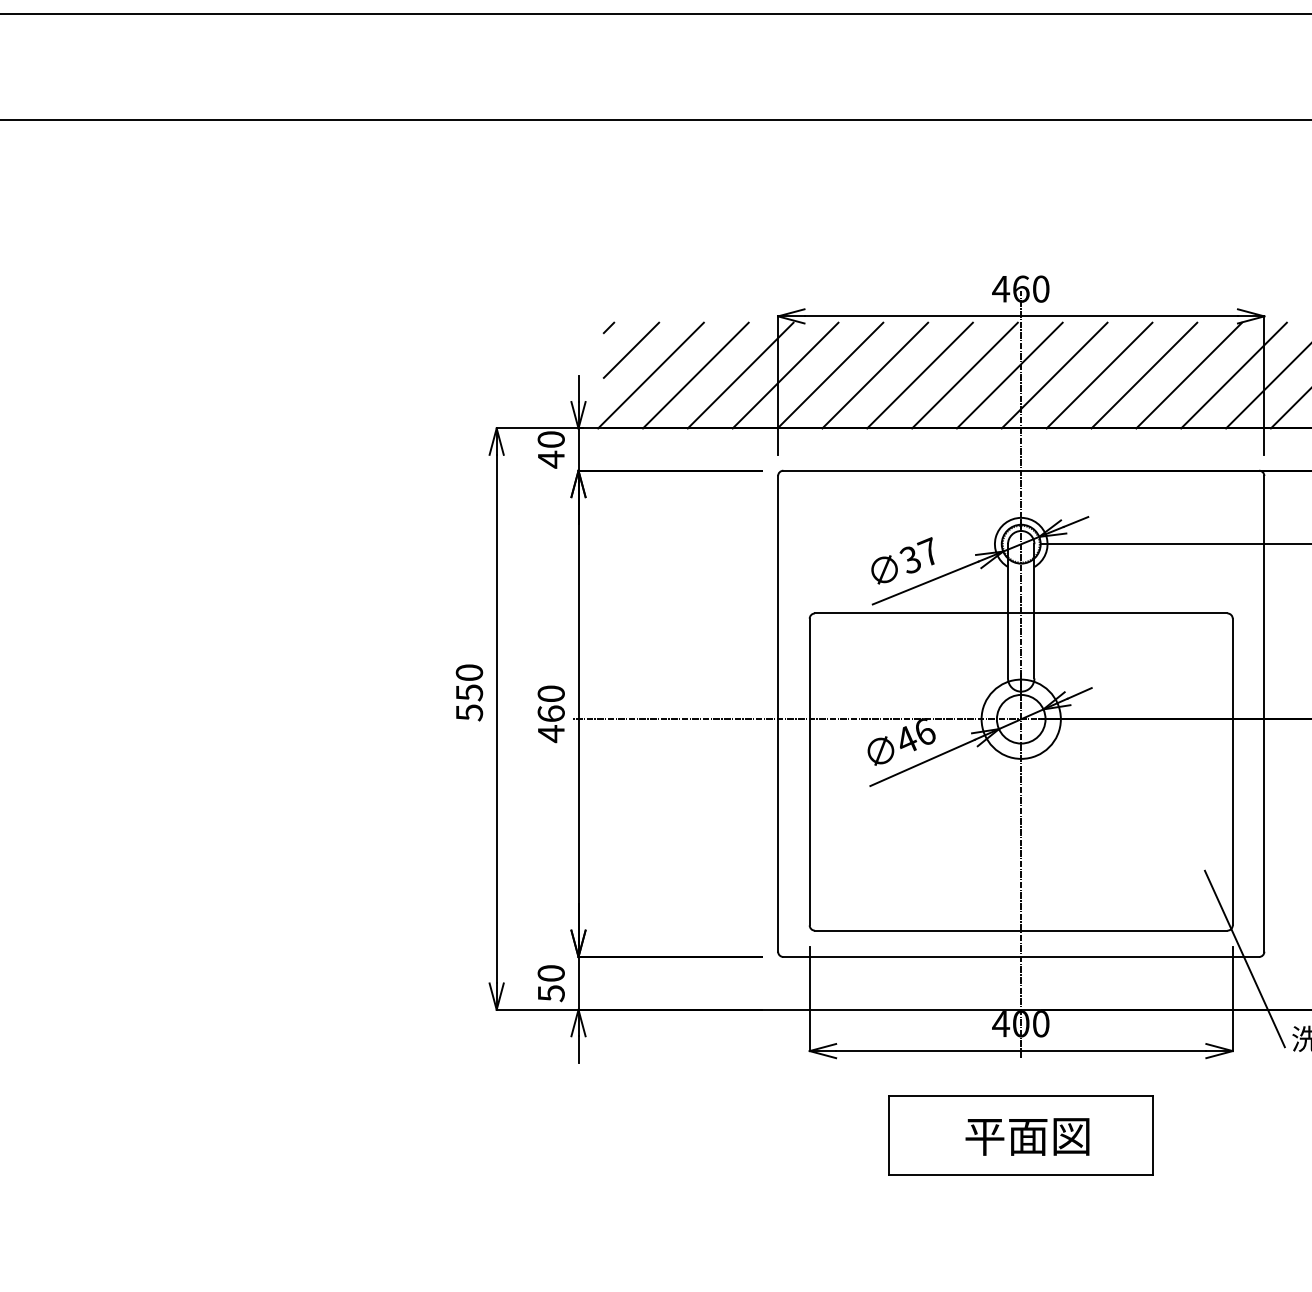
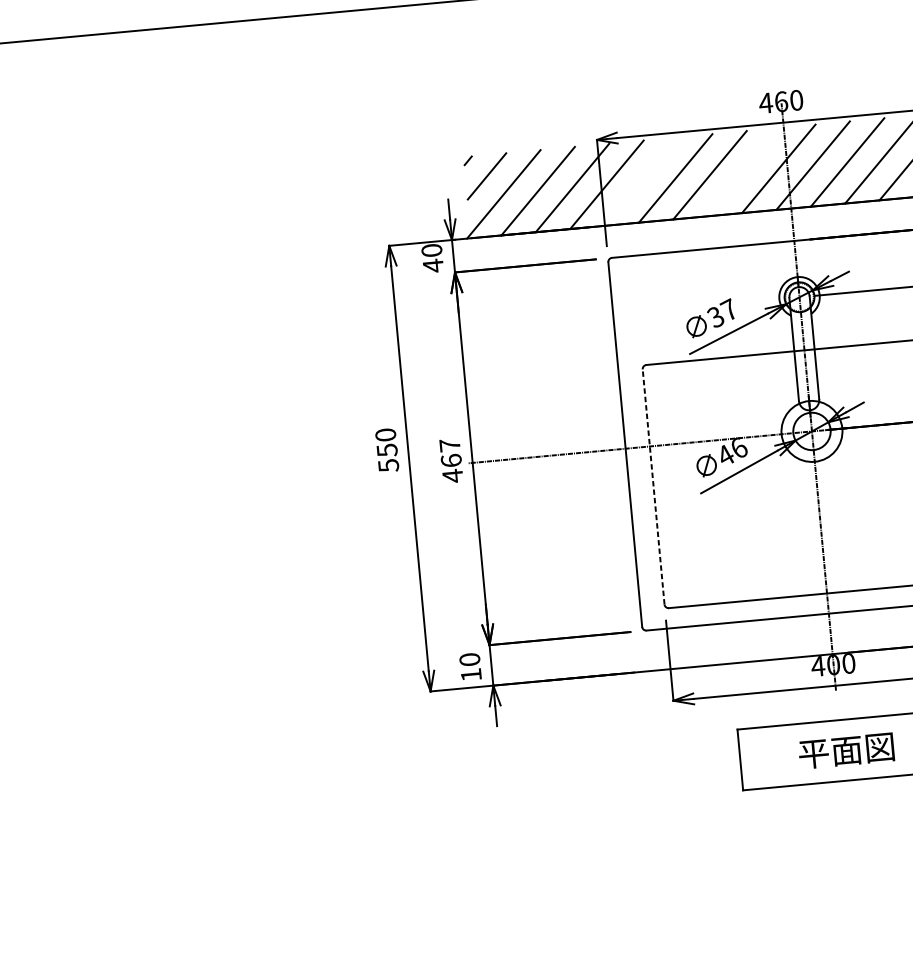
line: (830, 375) -> (641, 181), removed
line: (964, 375) -> (744, 172), removed
text: (550, 693) -> (449, 445), 460 -> 467
line: (809, 771) -> (653, 486), solid -> dashed
text: (551, 993) -> (471, 675), 50 -> 10

